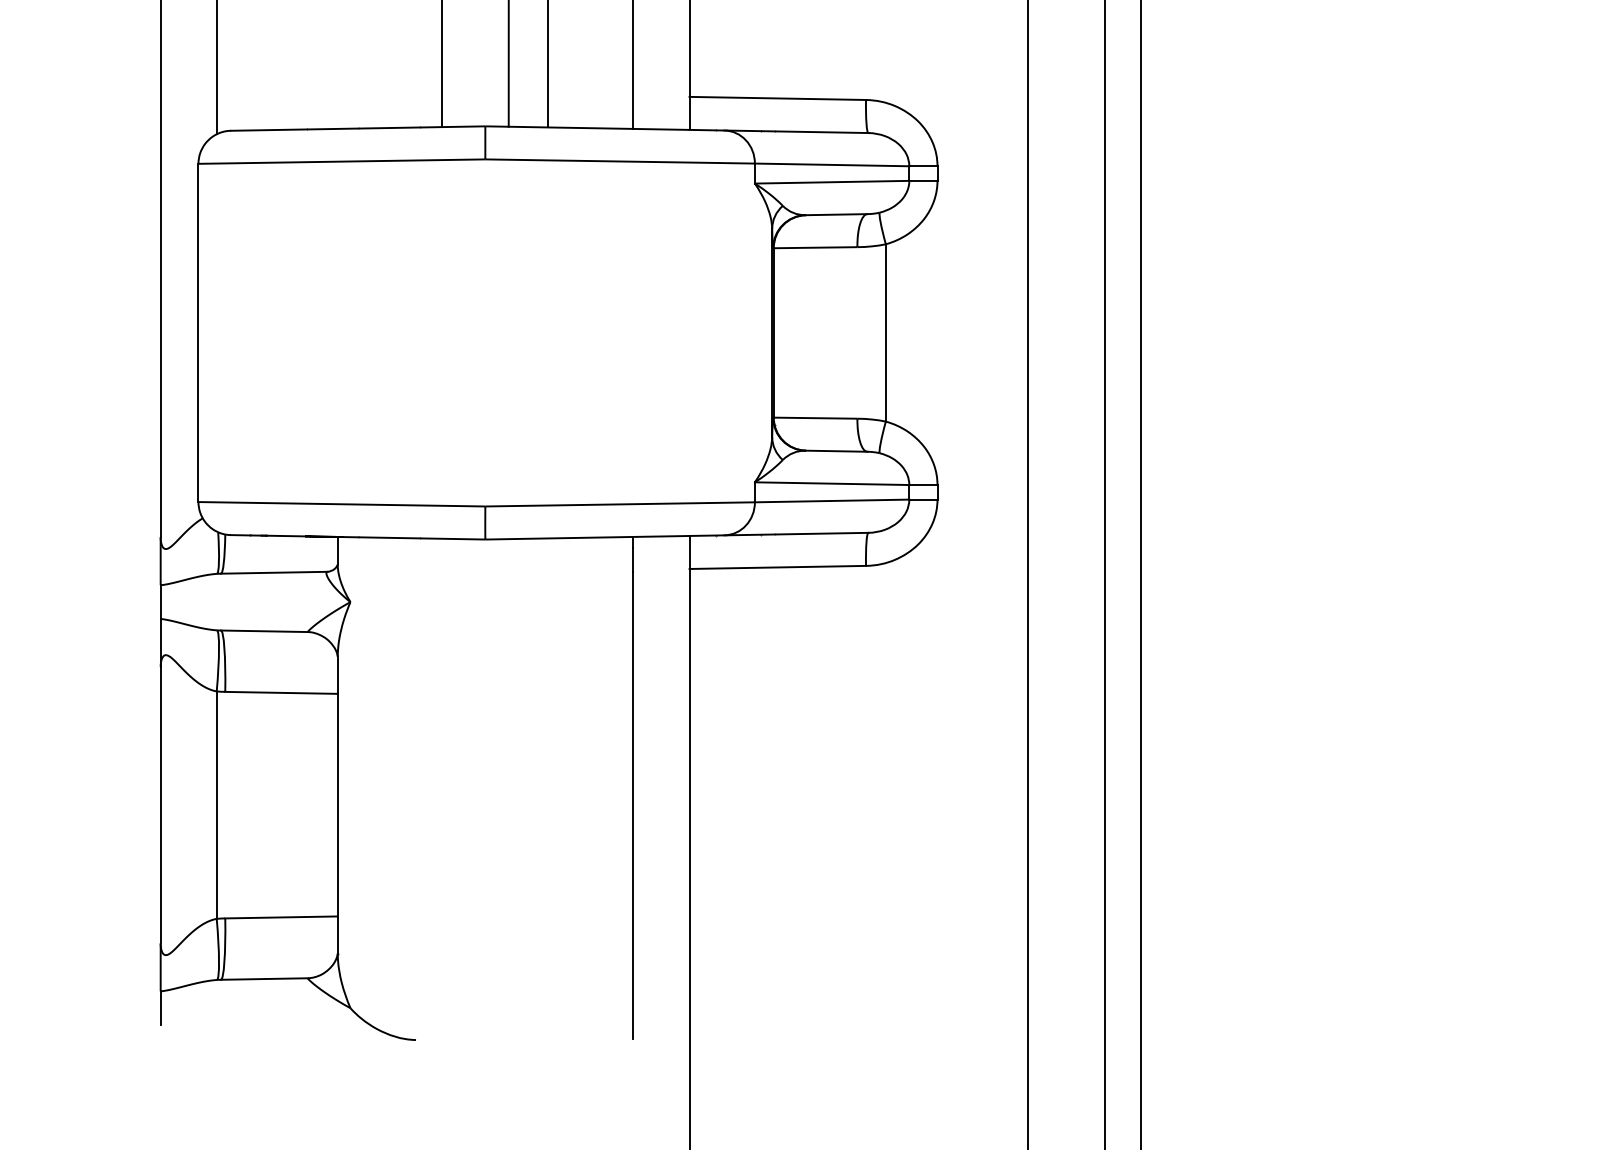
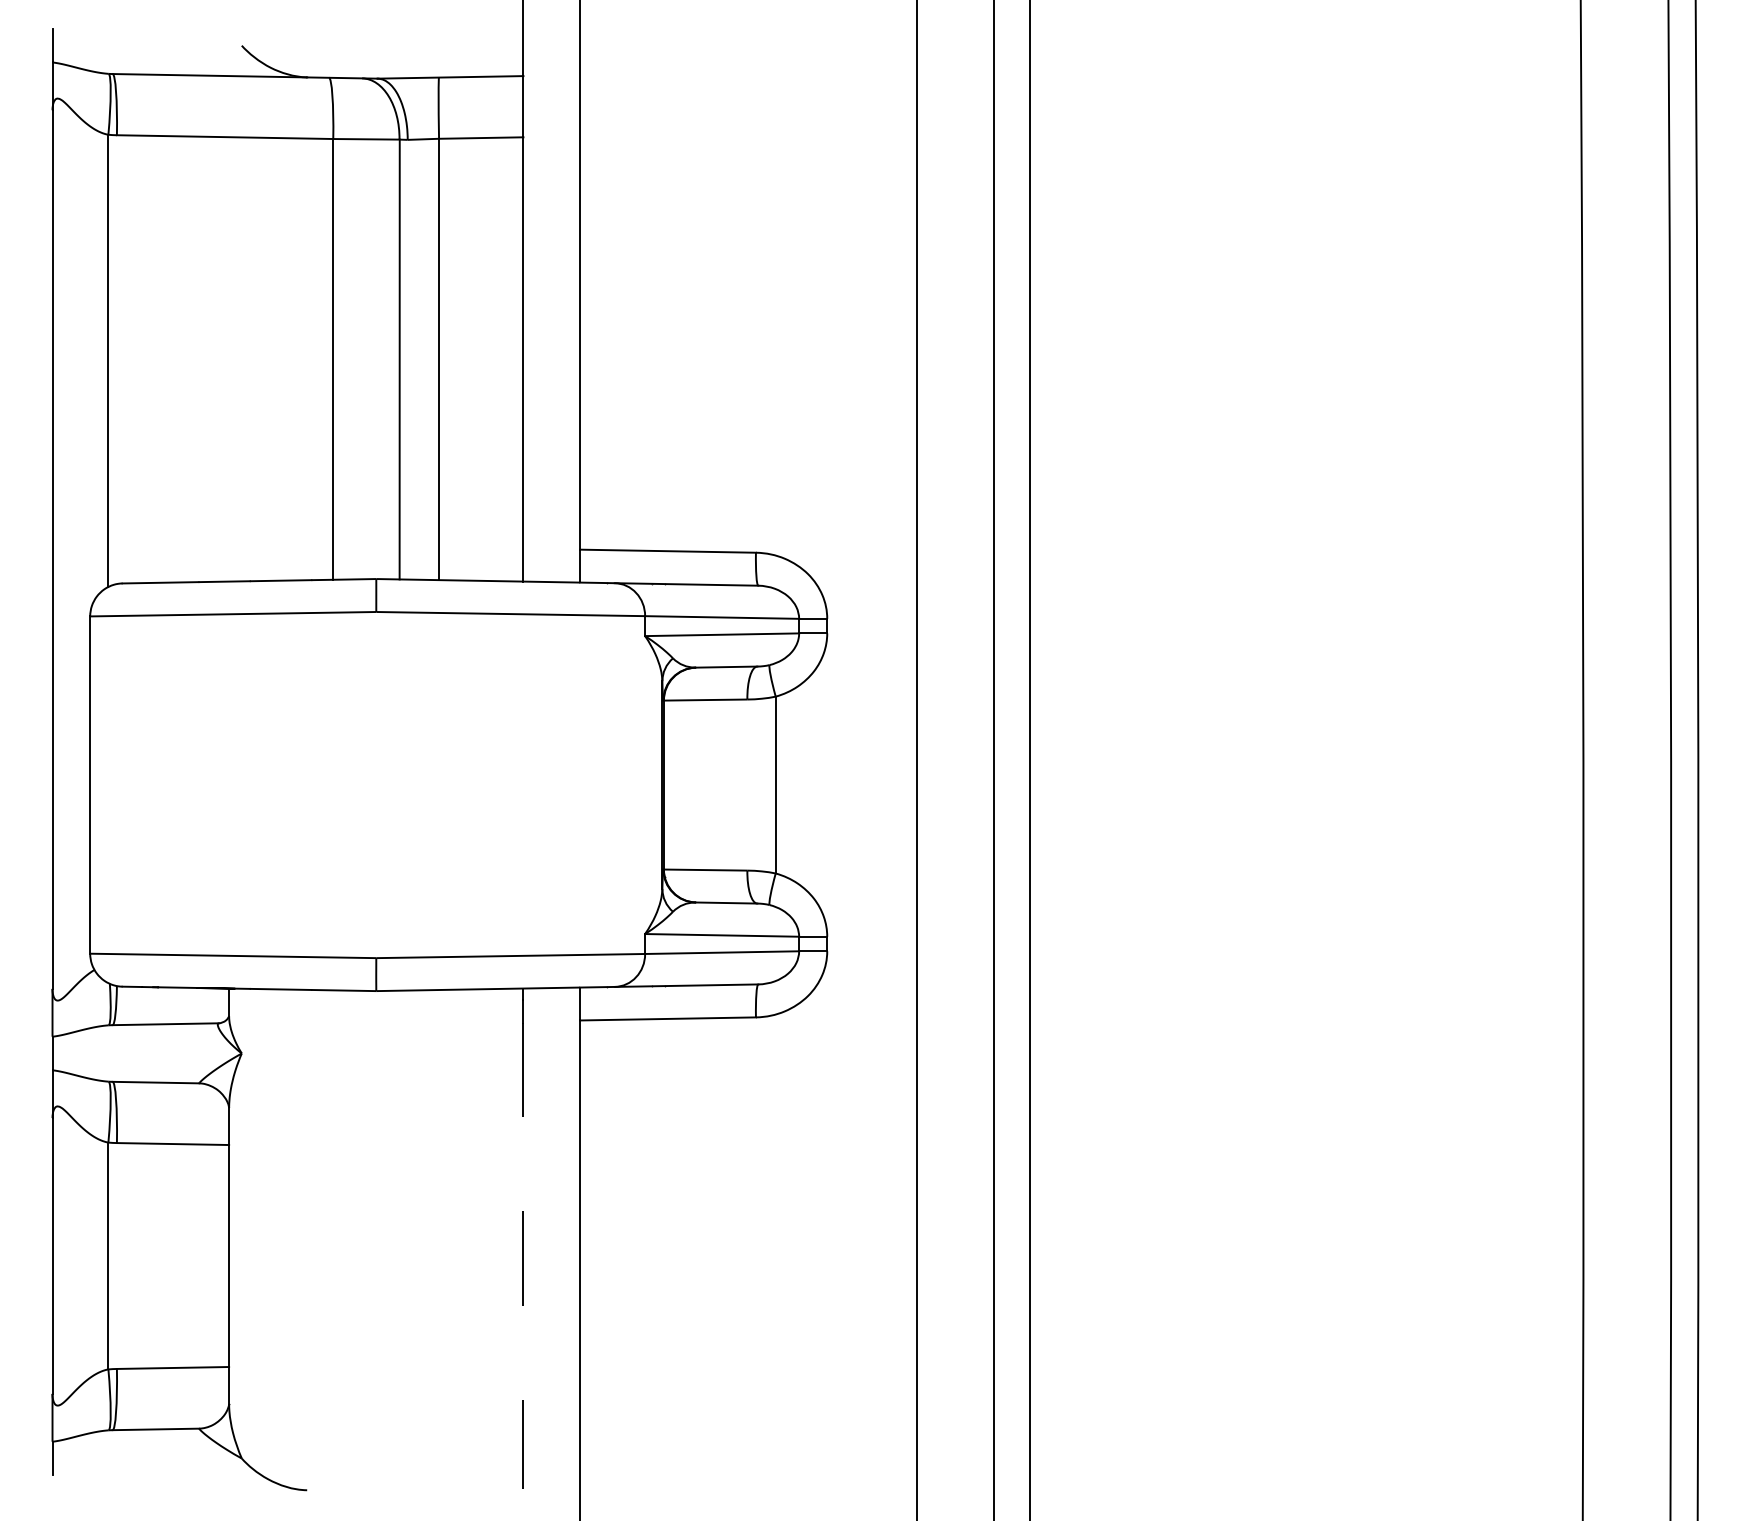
line: (632, 805) -> (523, 1256), solid -> dashed

